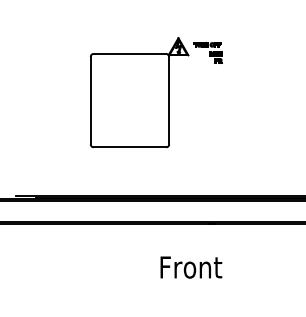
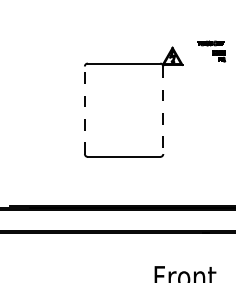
part: (207, 52) -> (210, 51), moved
line: (90, 100) -> (84, 110), solid -> dashed
line: (169, 100) -> (163, 110), solid -> dashed

